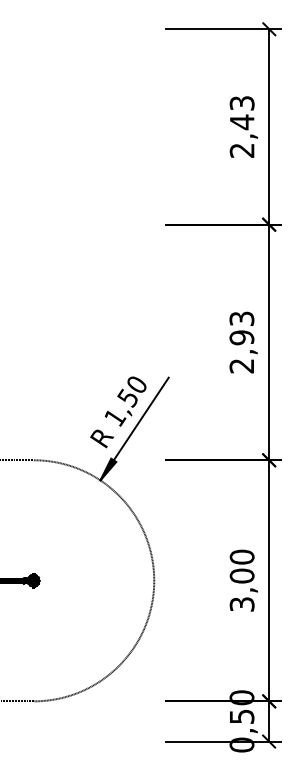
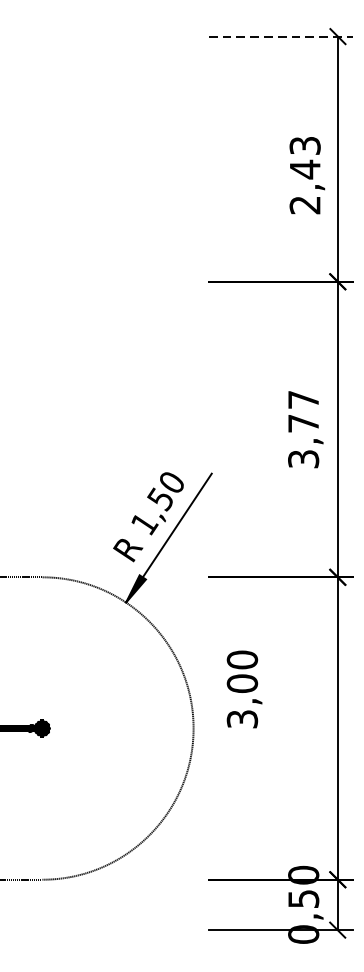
line: (223, 29) -> (280, 36), solid -> dashed
text: (243, 126) -> (306, 174), moved
text: (241, 342) -> (303, 429), 2,93 -> 3,77
text: (243, 580) -> (244, 689), moved

